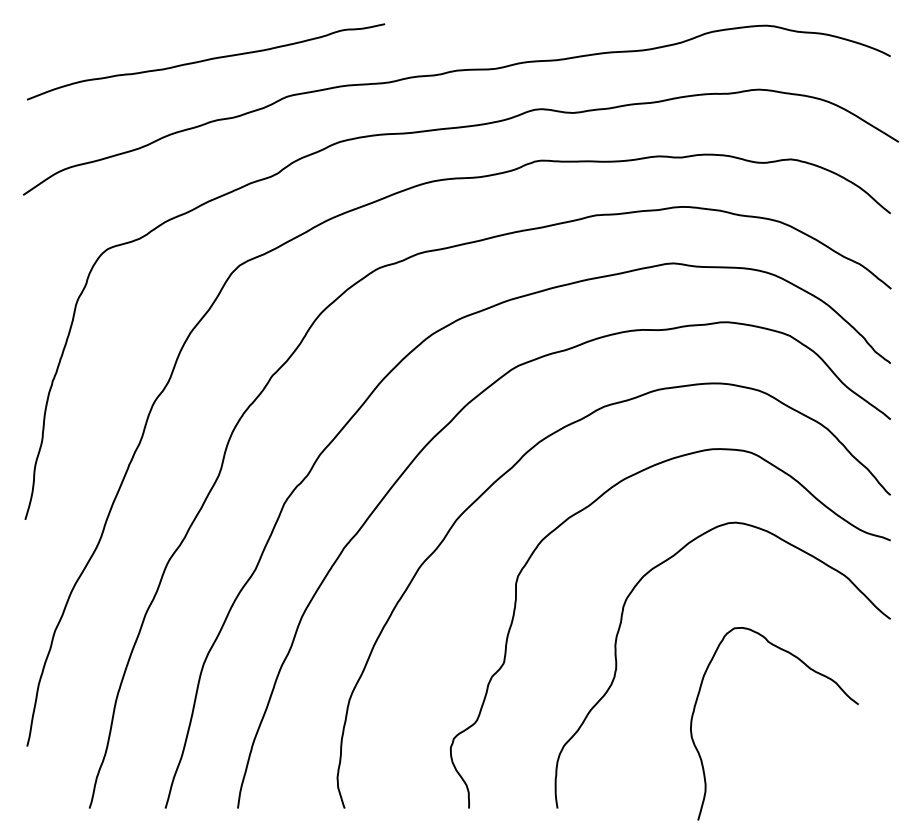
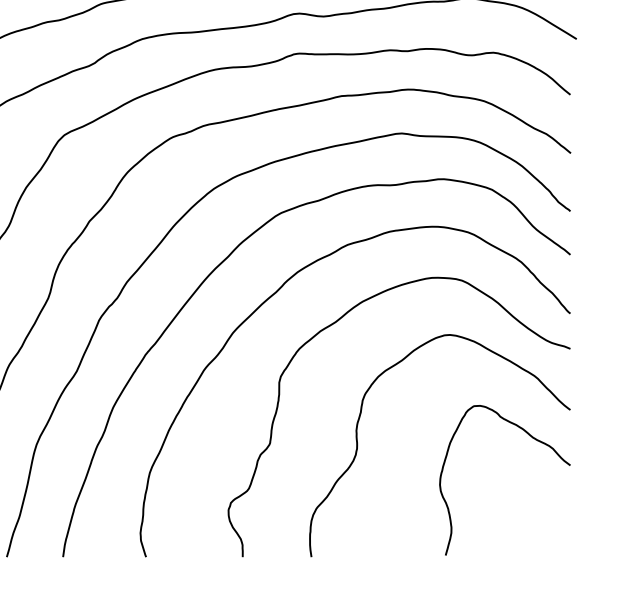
curve: (809, 669) -> (532, 438), moved

